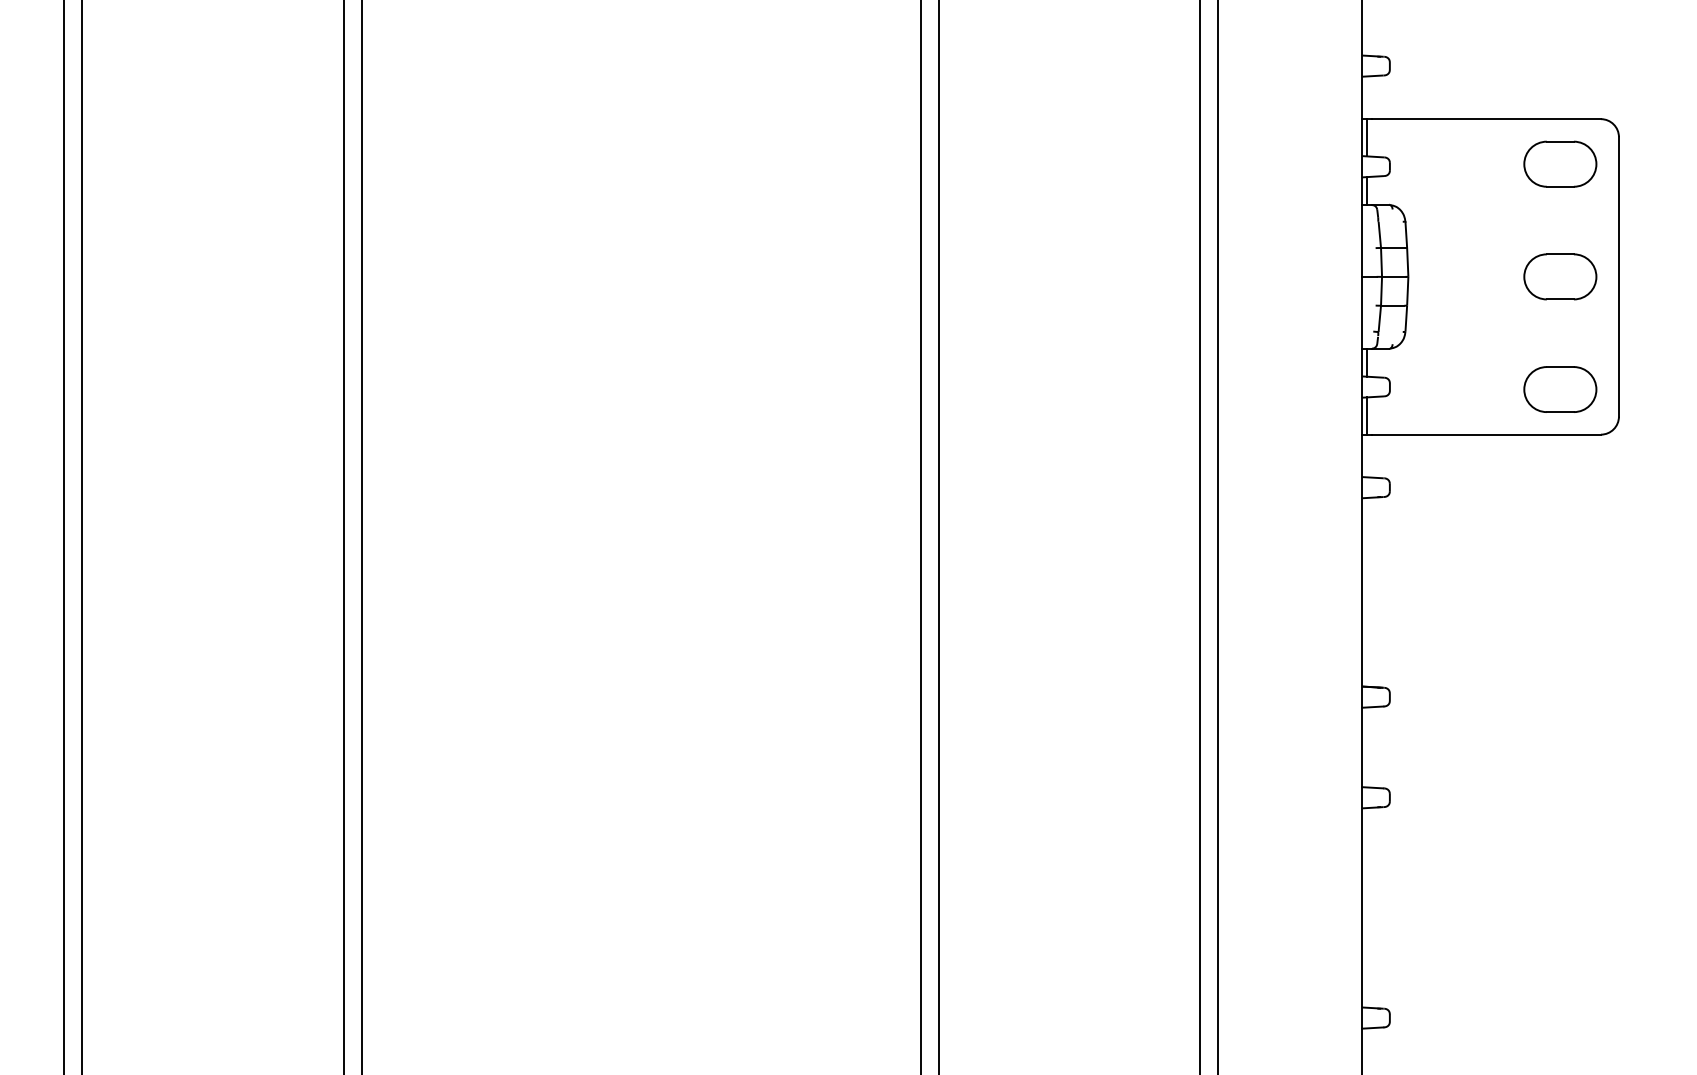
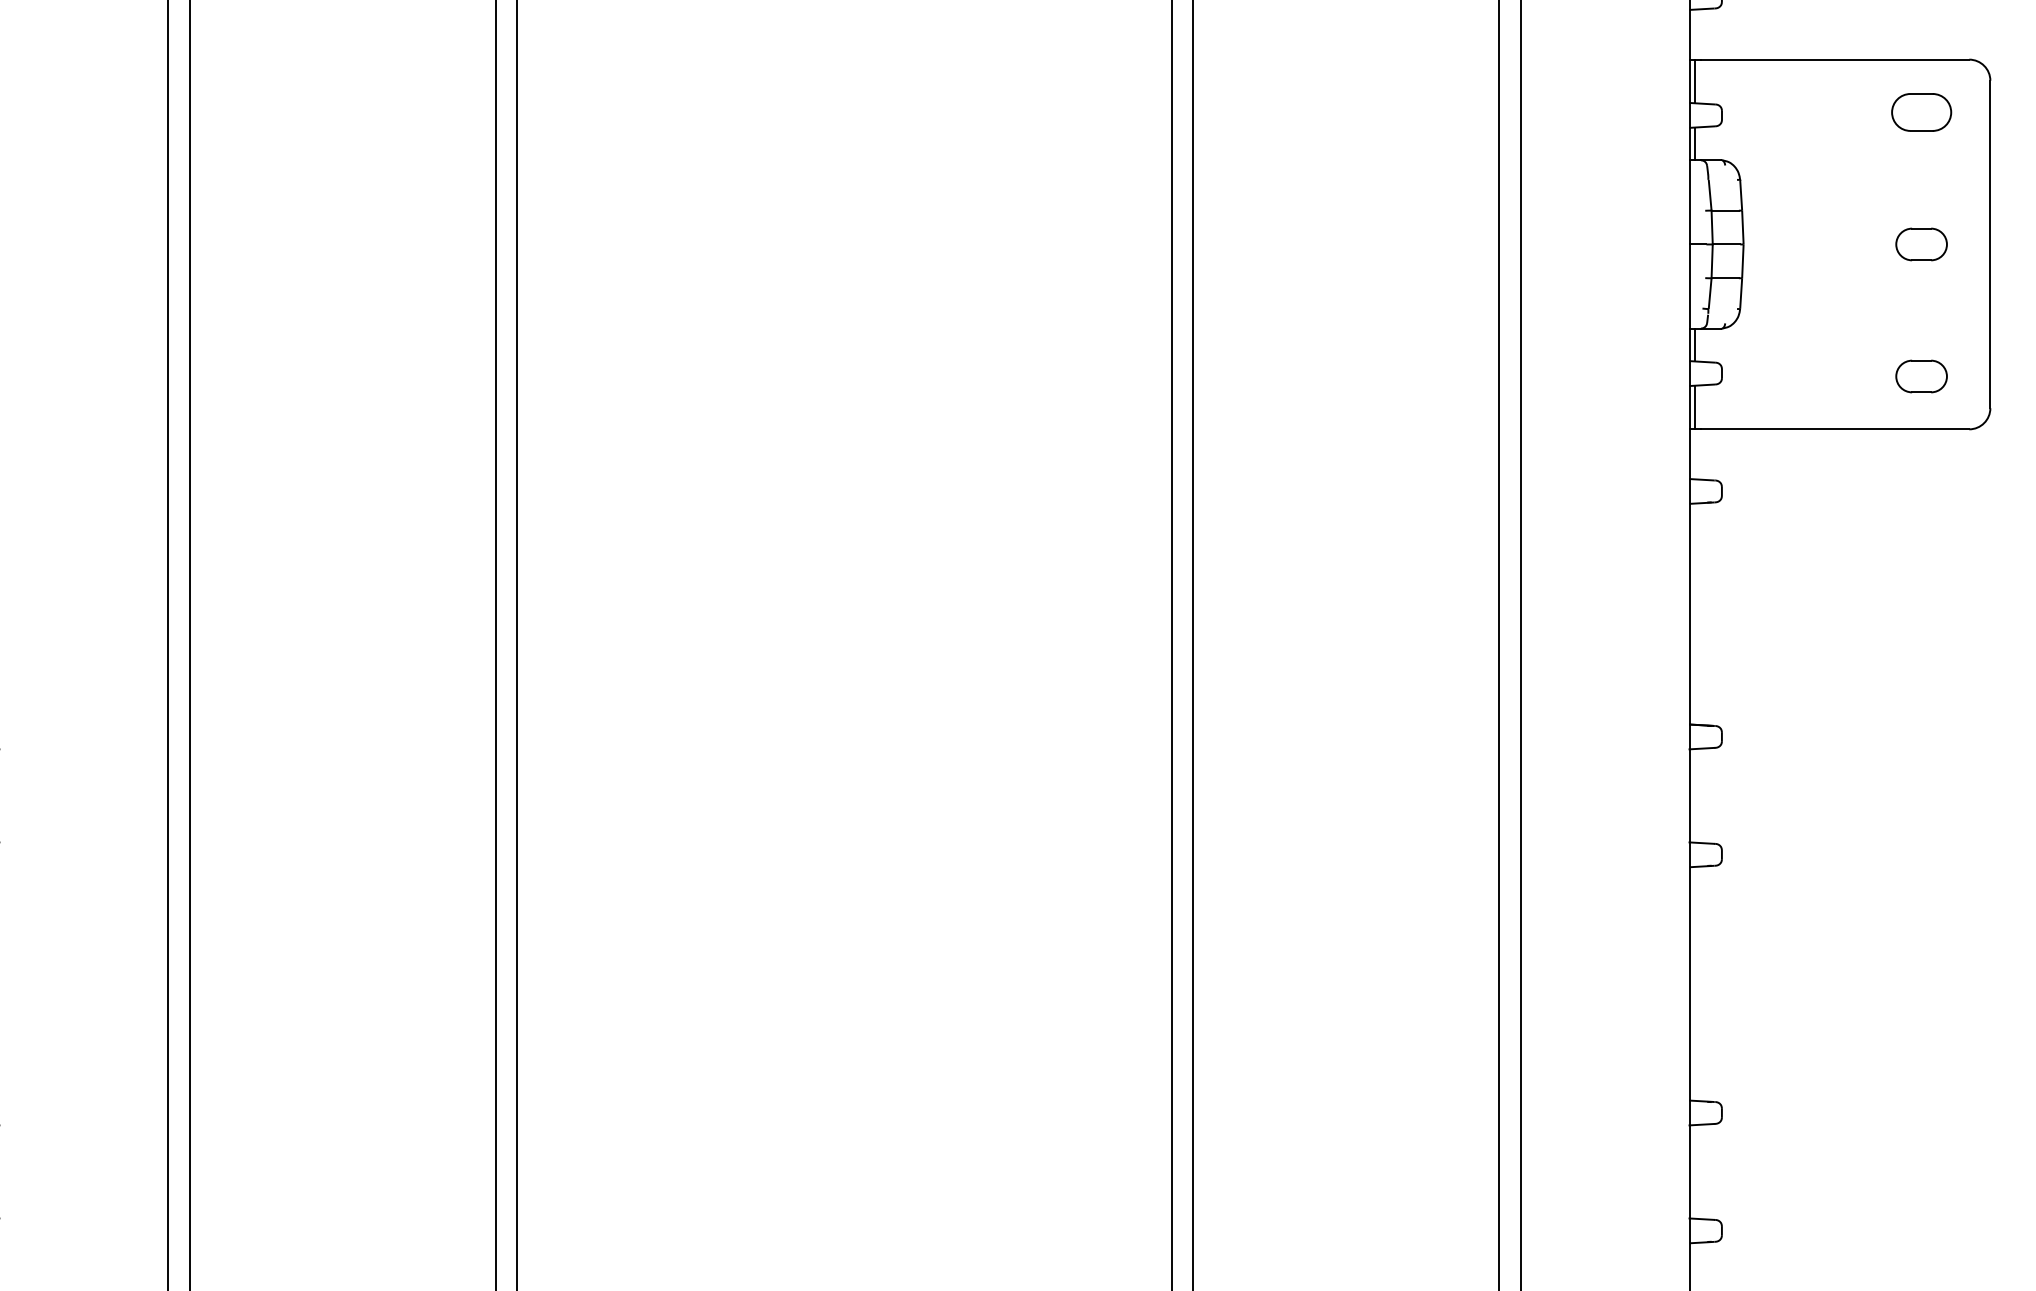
part: (1560, 164) -> (1921, 112), size x0.7
part: (1560, 276) -> (1921, 244), size x0.6
part: (1560, 389) -> (1921, 376), size x0.6

